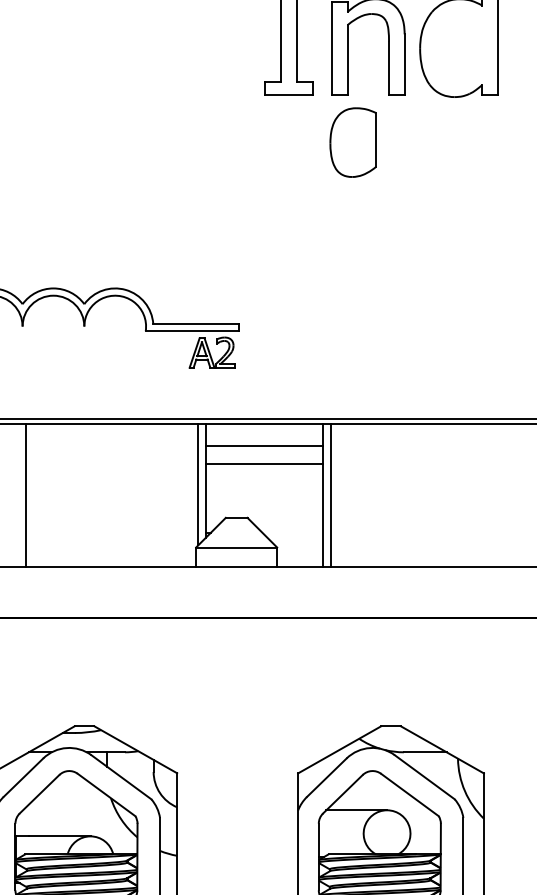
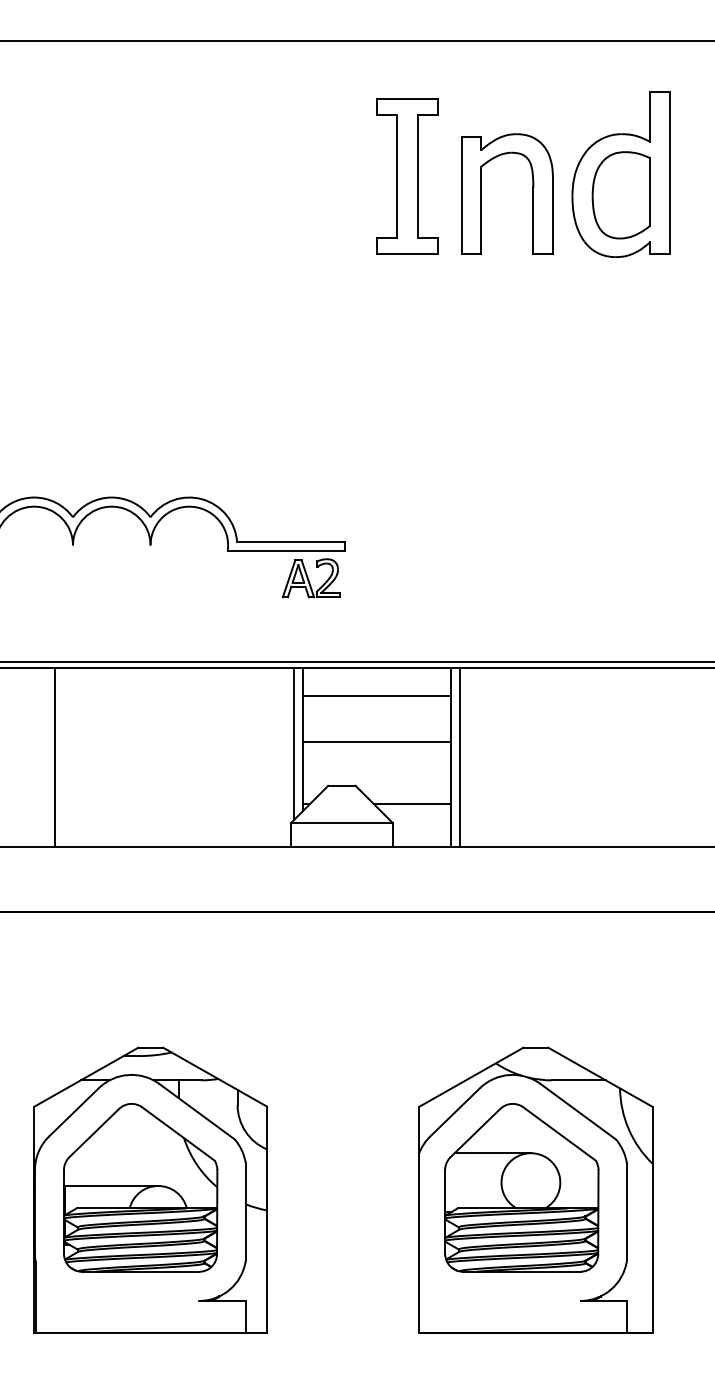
part: (352, 142) -> (620, 195), moved
line: (264, 464) -> (376, 742), moved
line: (25, 495) -> (54, 757), moved
line: (292, 532) -> (412, 804), added

